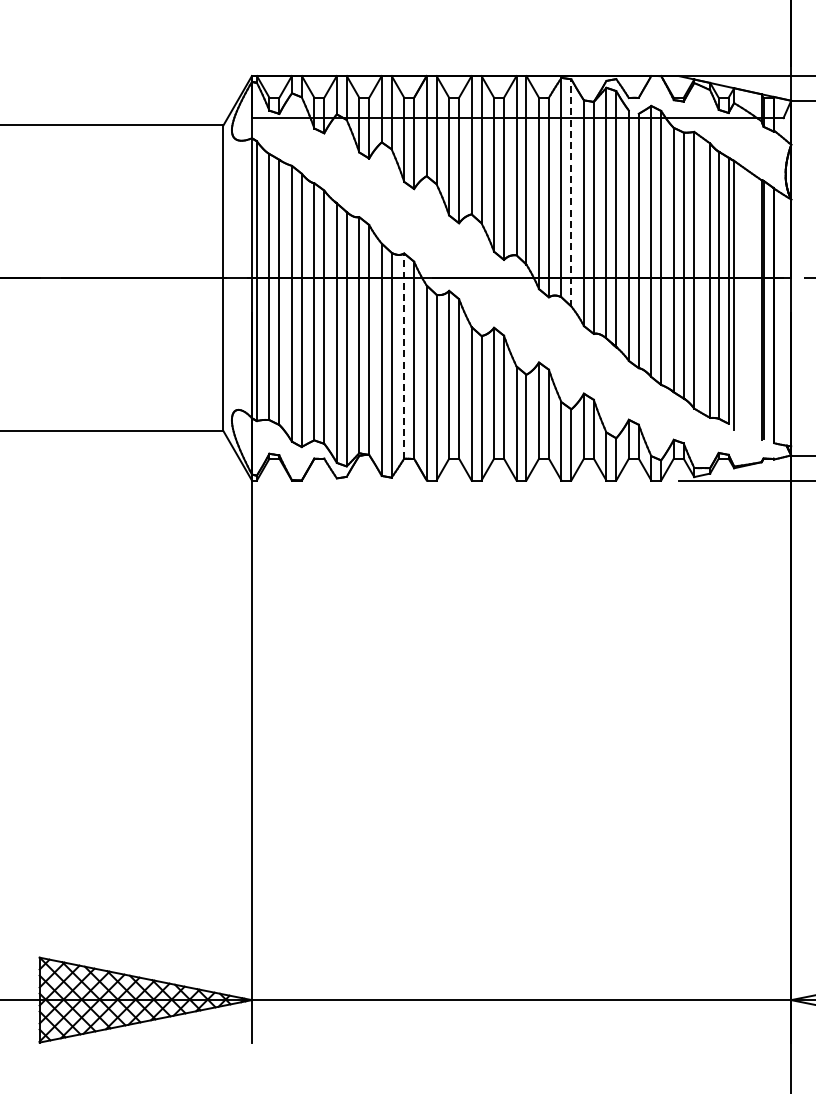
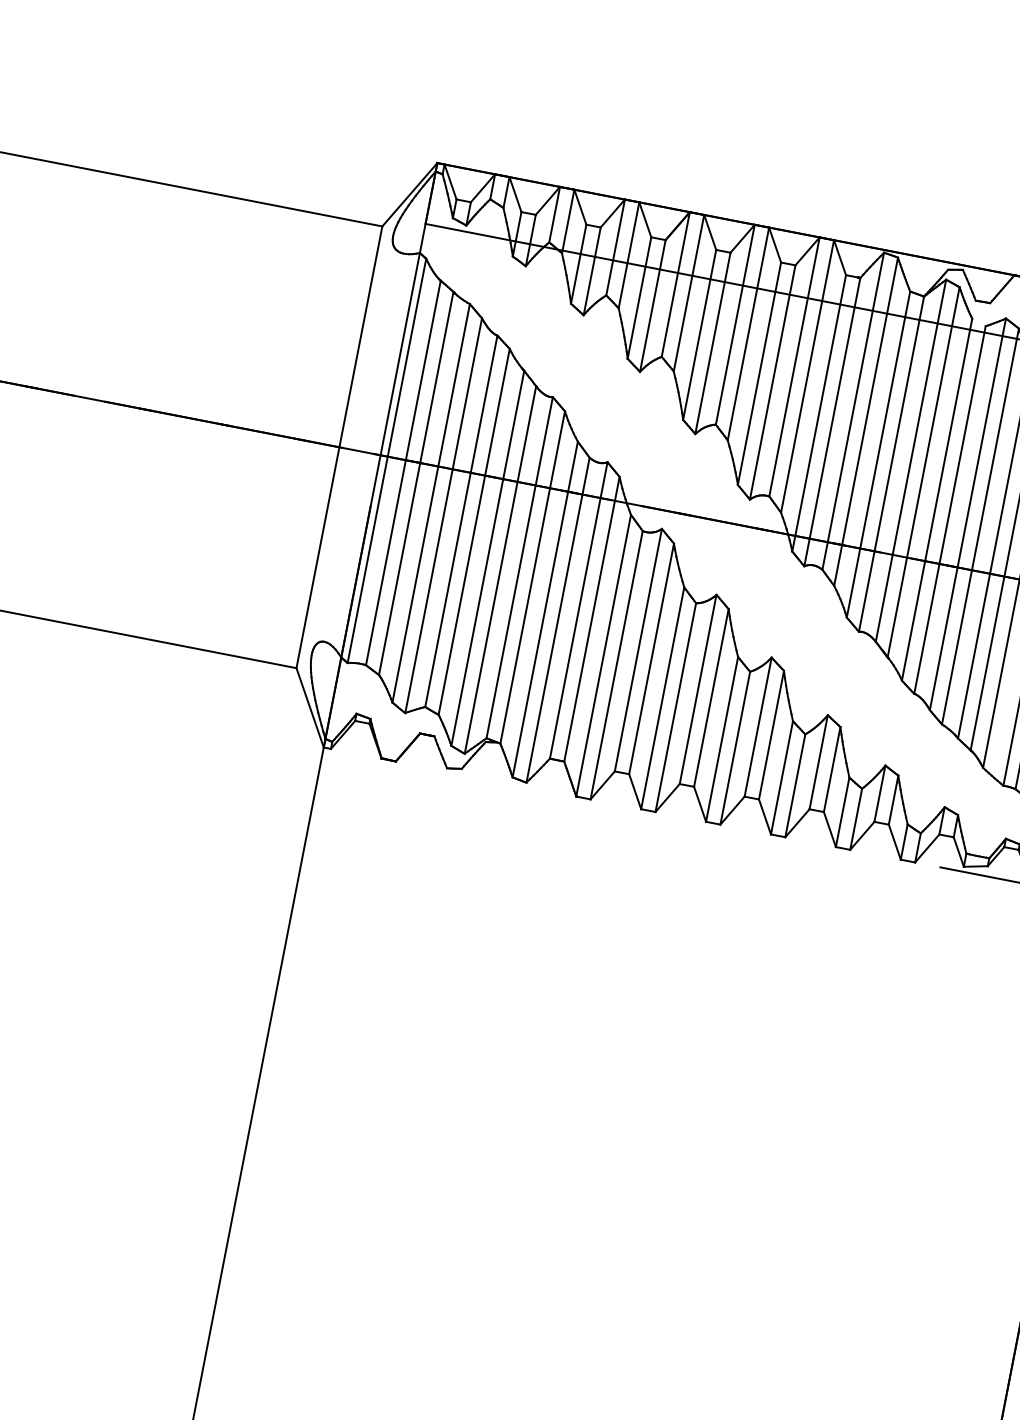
line: (571, 192) -> (866, 421), dashed -> solid
line: (404, 356) -> (579, 611), dashed -> solid

